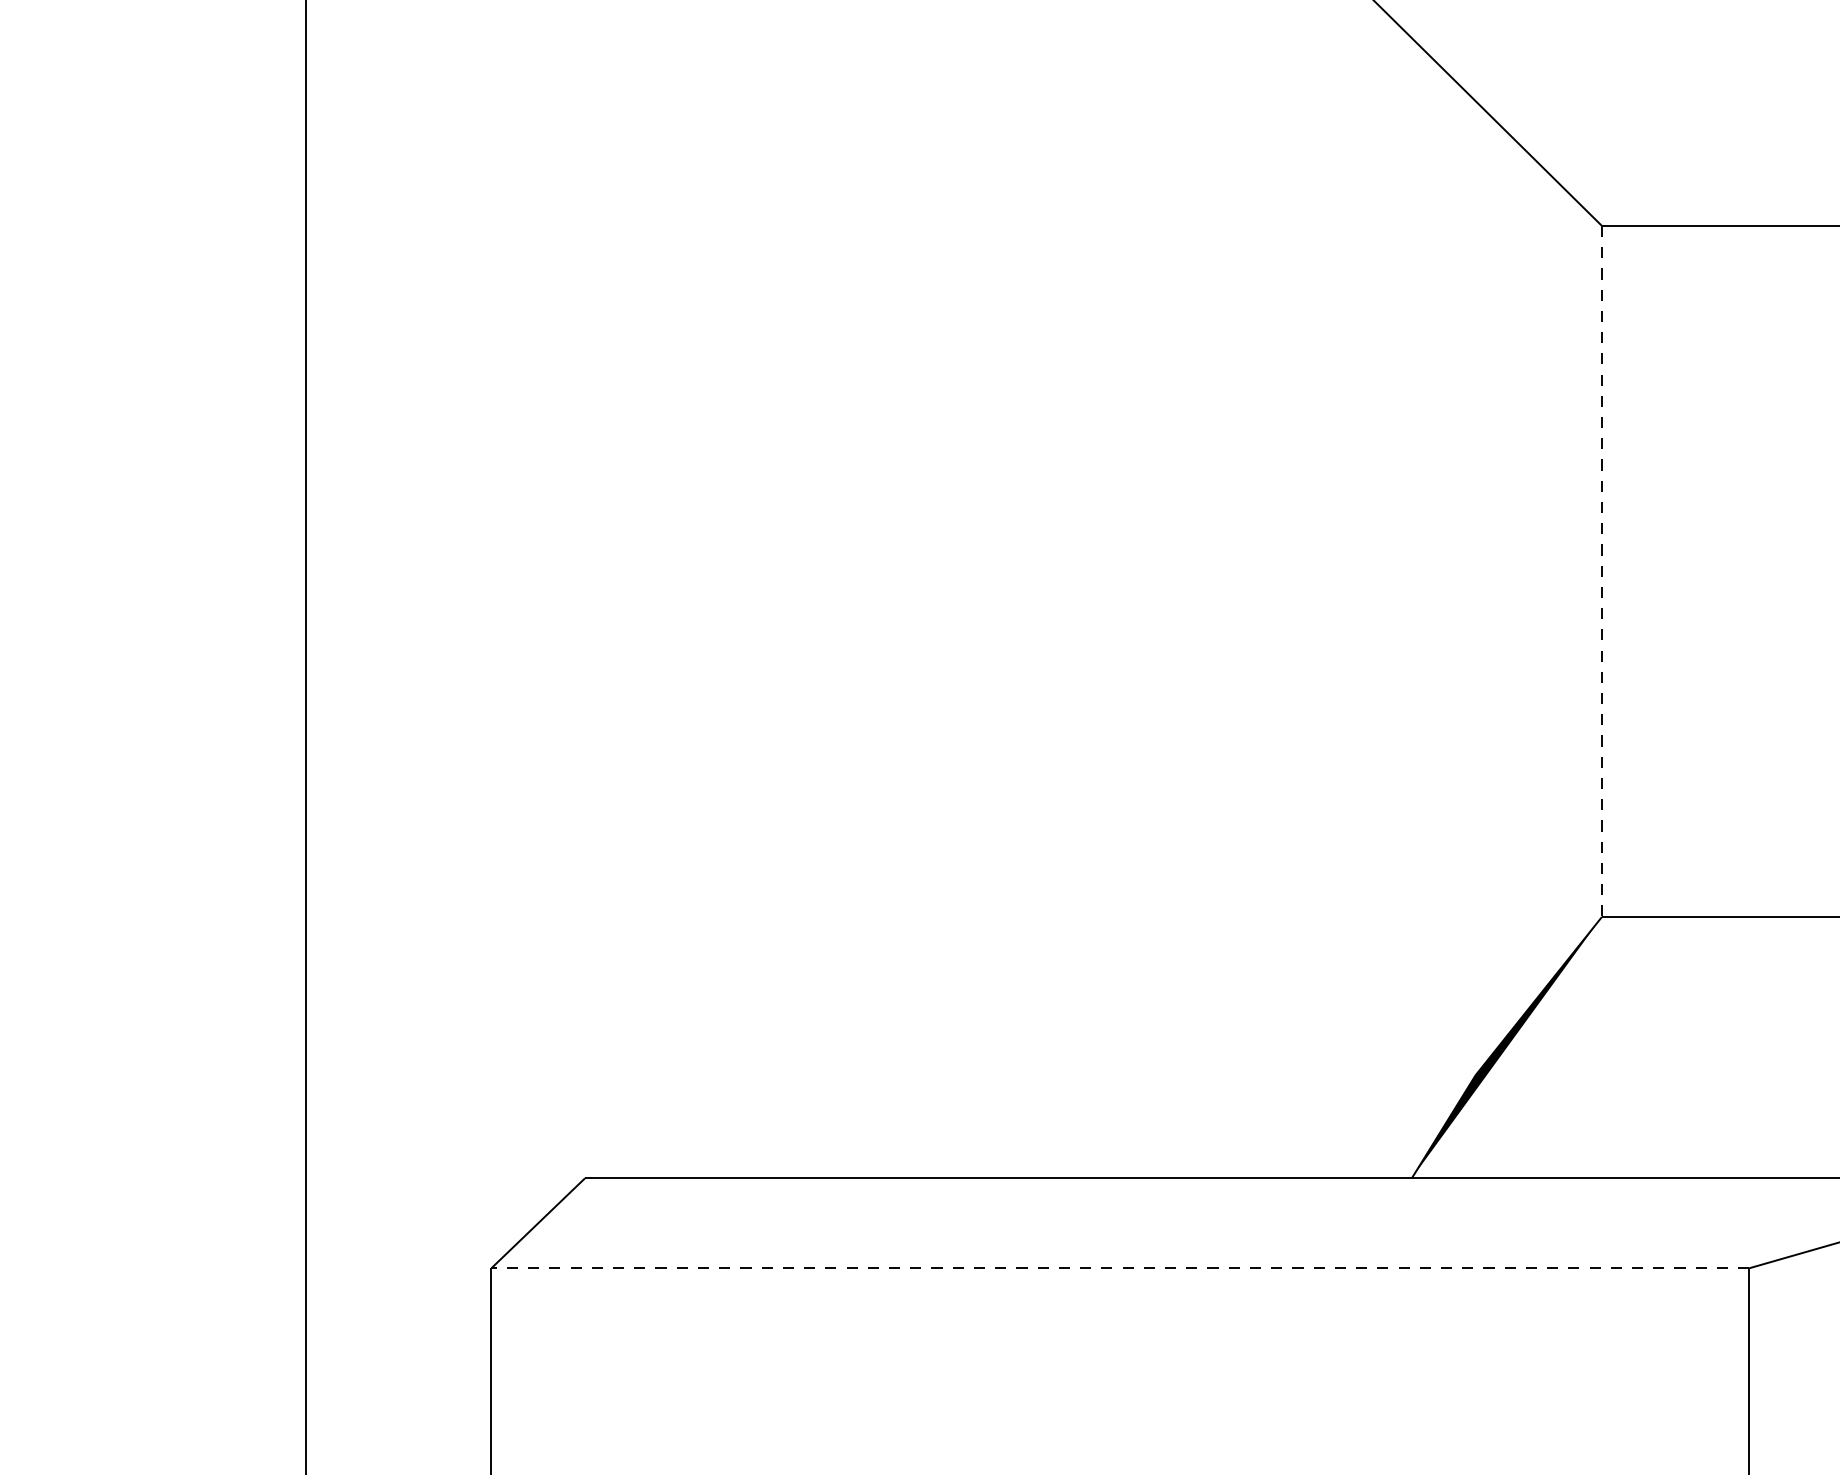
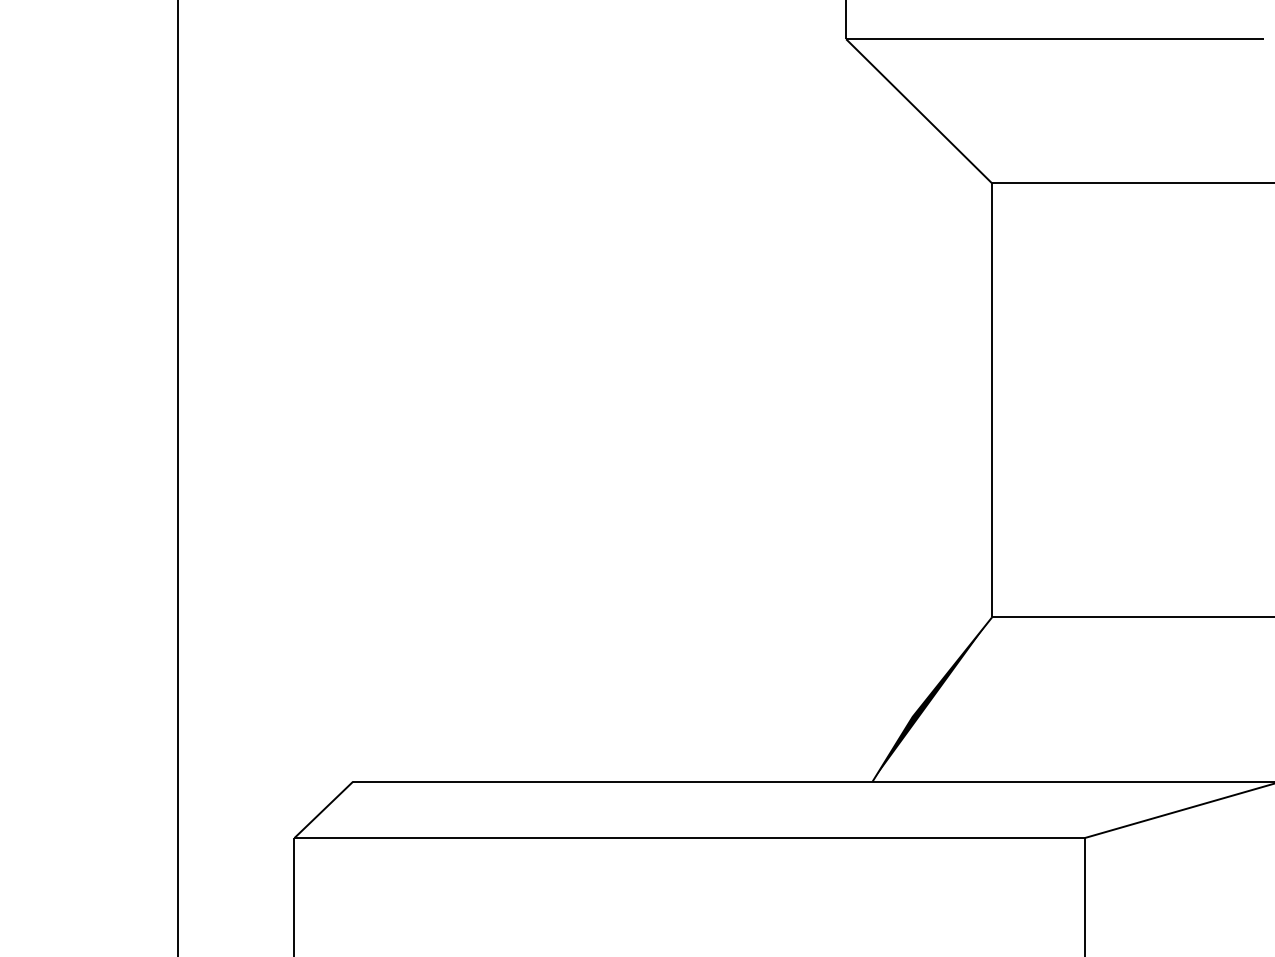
line: (1602, 571) -> (992, 400), dashed -> solid
line: (1120, 1268) -> (689, 838), dashed -> solid

